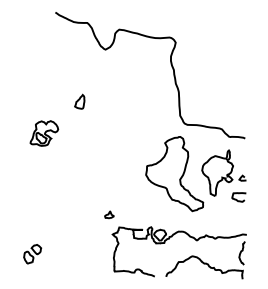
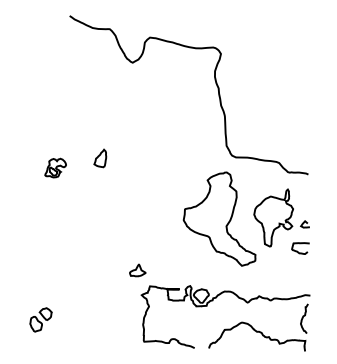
part: (79, 101) -> (100, 158), moved
part: (44, 132) -> (55, 167), size x0.6
part: (109, 214) -> (137, 270), size x1.4

